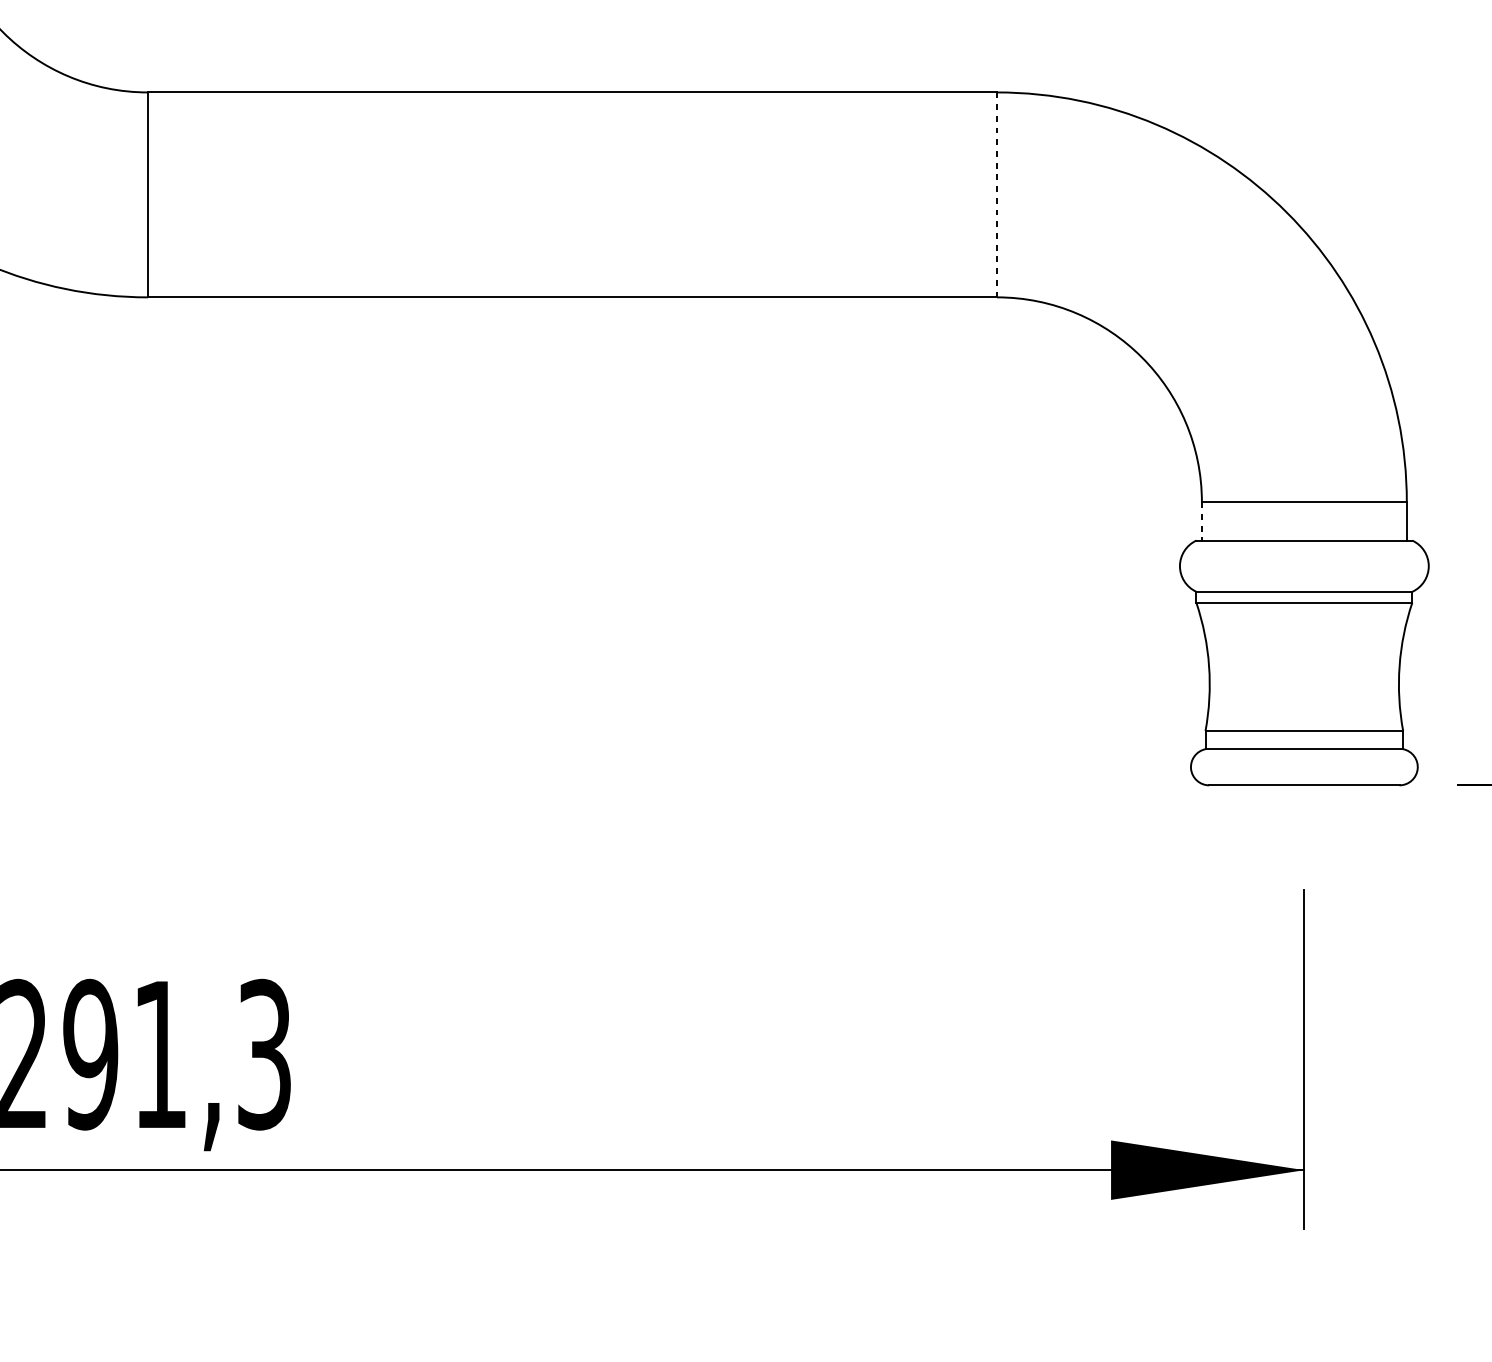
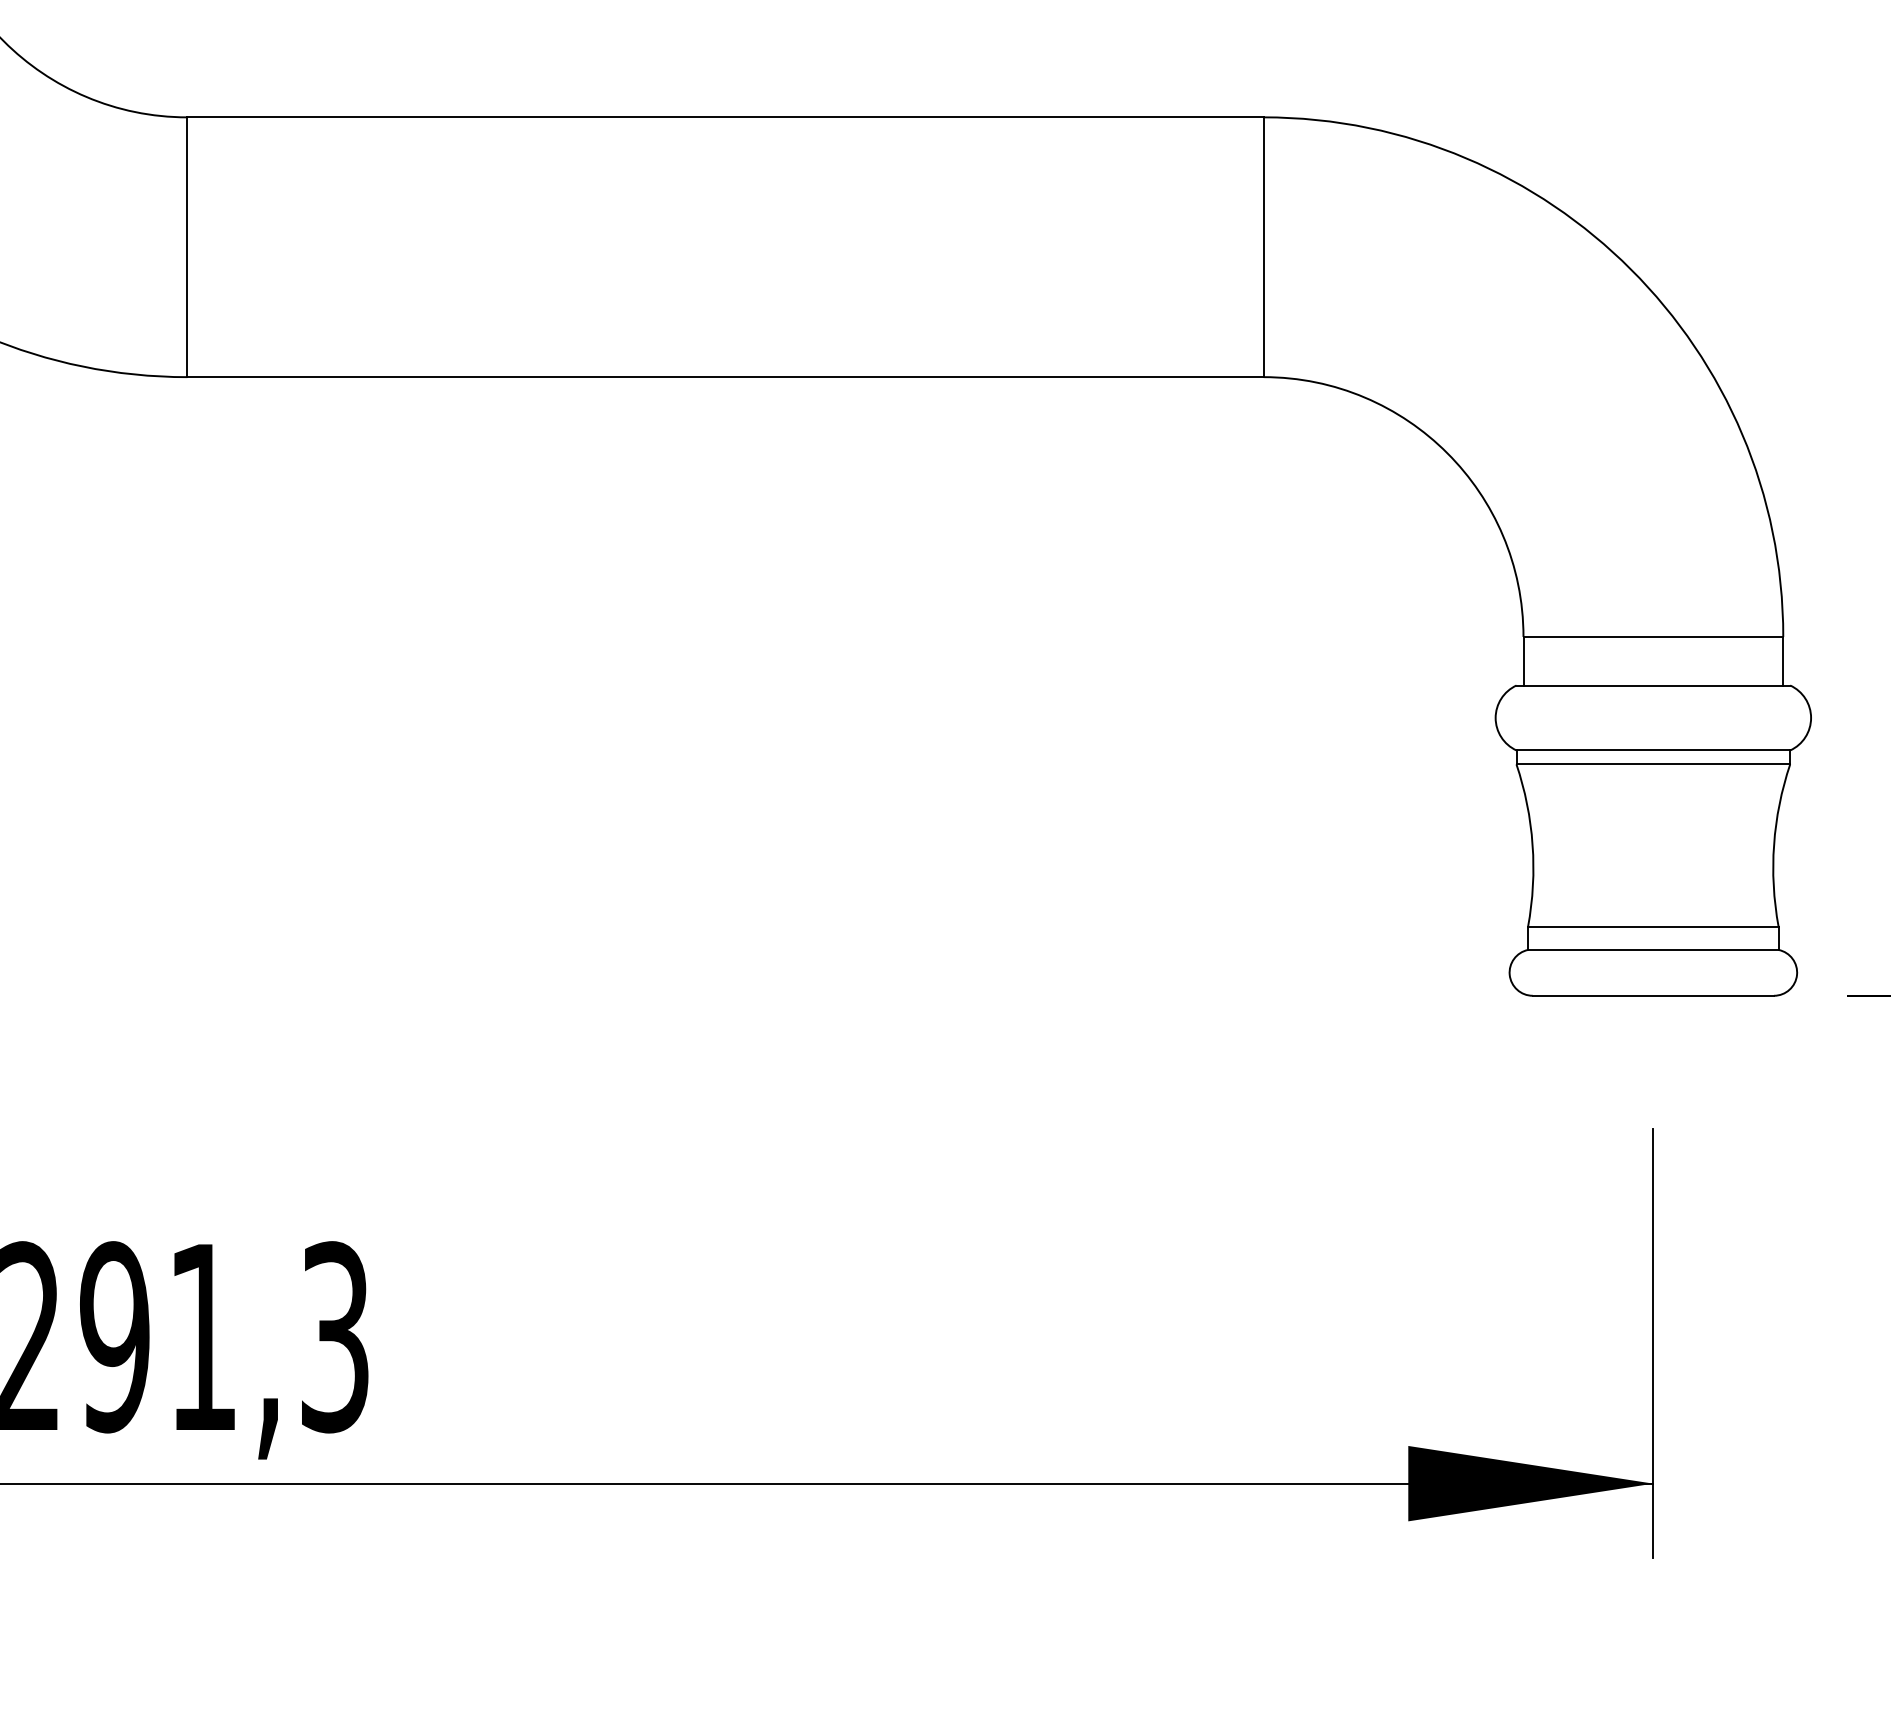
line: (996, 195) -> (1263, 247), dashed -> solid
line: (1201, 521) -> (1523, 661), dashed -> solid

